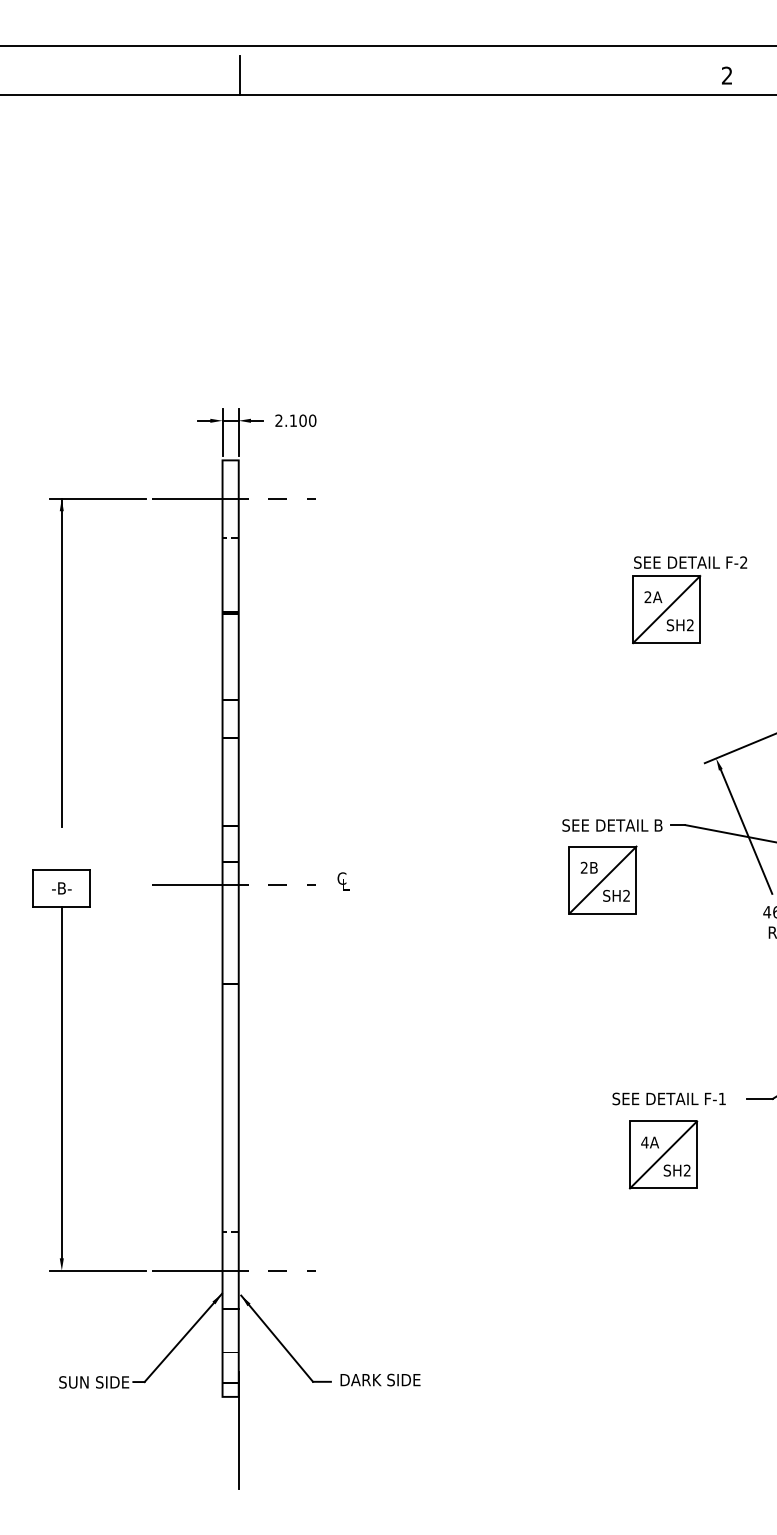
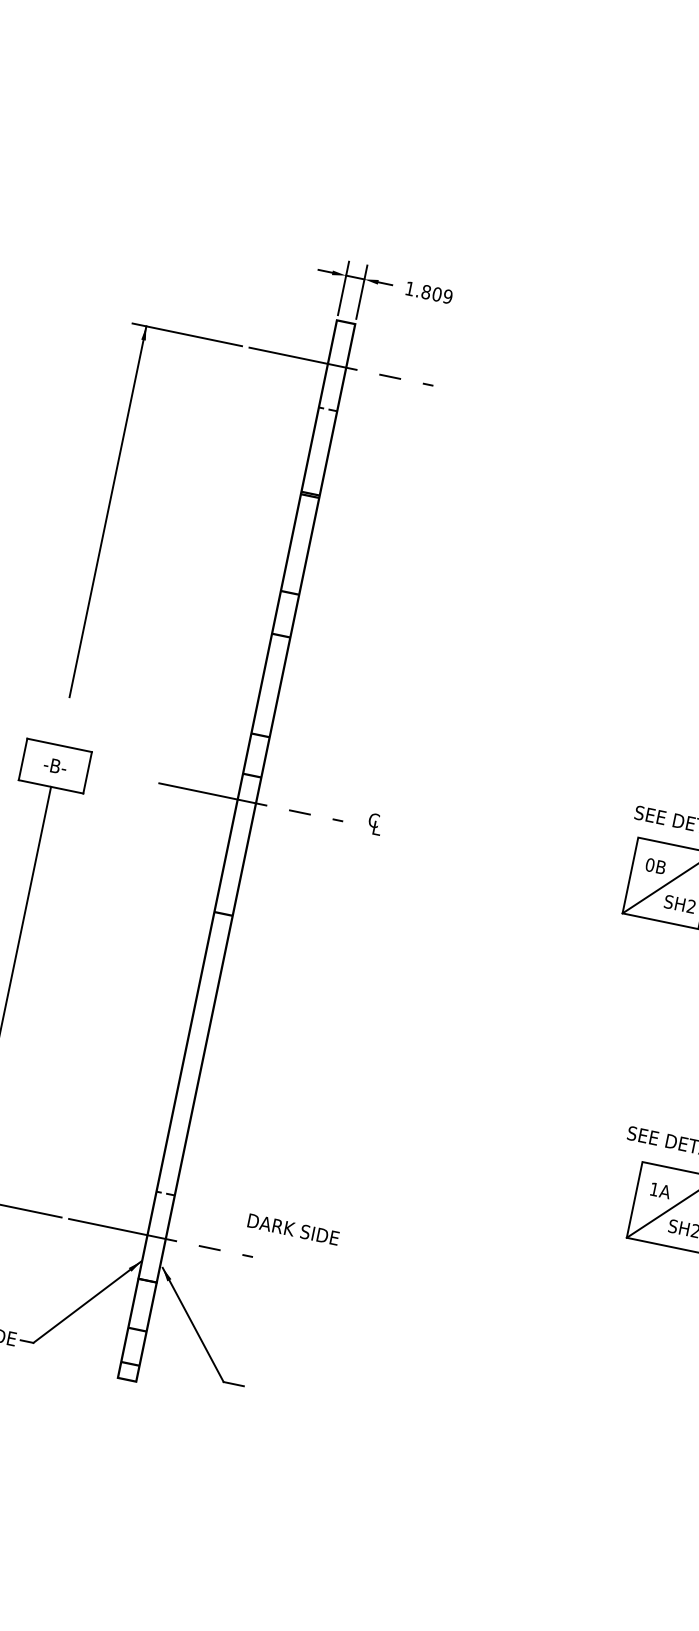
text: (295, 420) -> (428, 292), 2.100 -> 1.809
text: (583, 867) -> (649, 864), 2B -> 0B
text: (644, 1142) -> (653, 1189), 4A -> 1A
text: (380, 1379) -> (293, 1228), moved
line: (238, 1430) -> (128, 1419), removed

